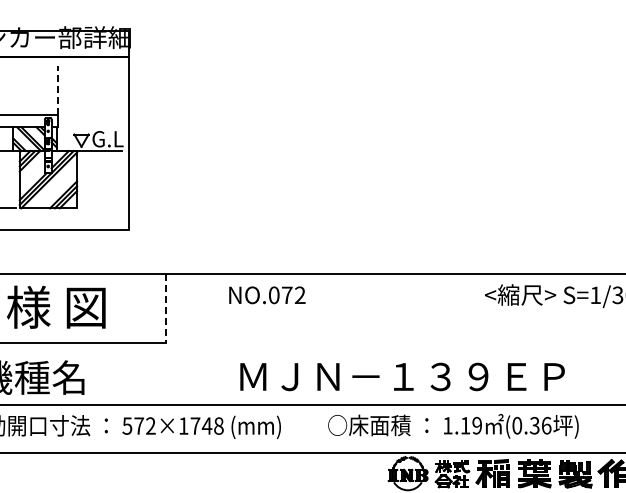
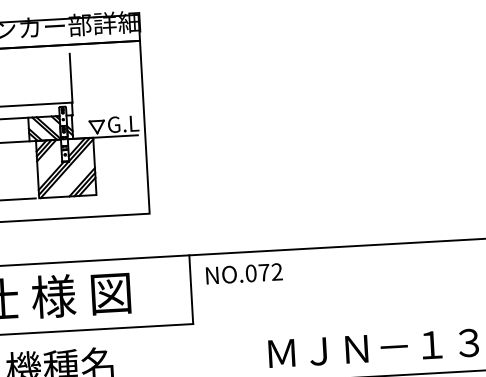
line: (58, 89) -> (71, 77), dashed -> solid
text: (267, 295) -> (244, 274), moved
line: (166, 308) -> (191, 290), dashed -> solid

